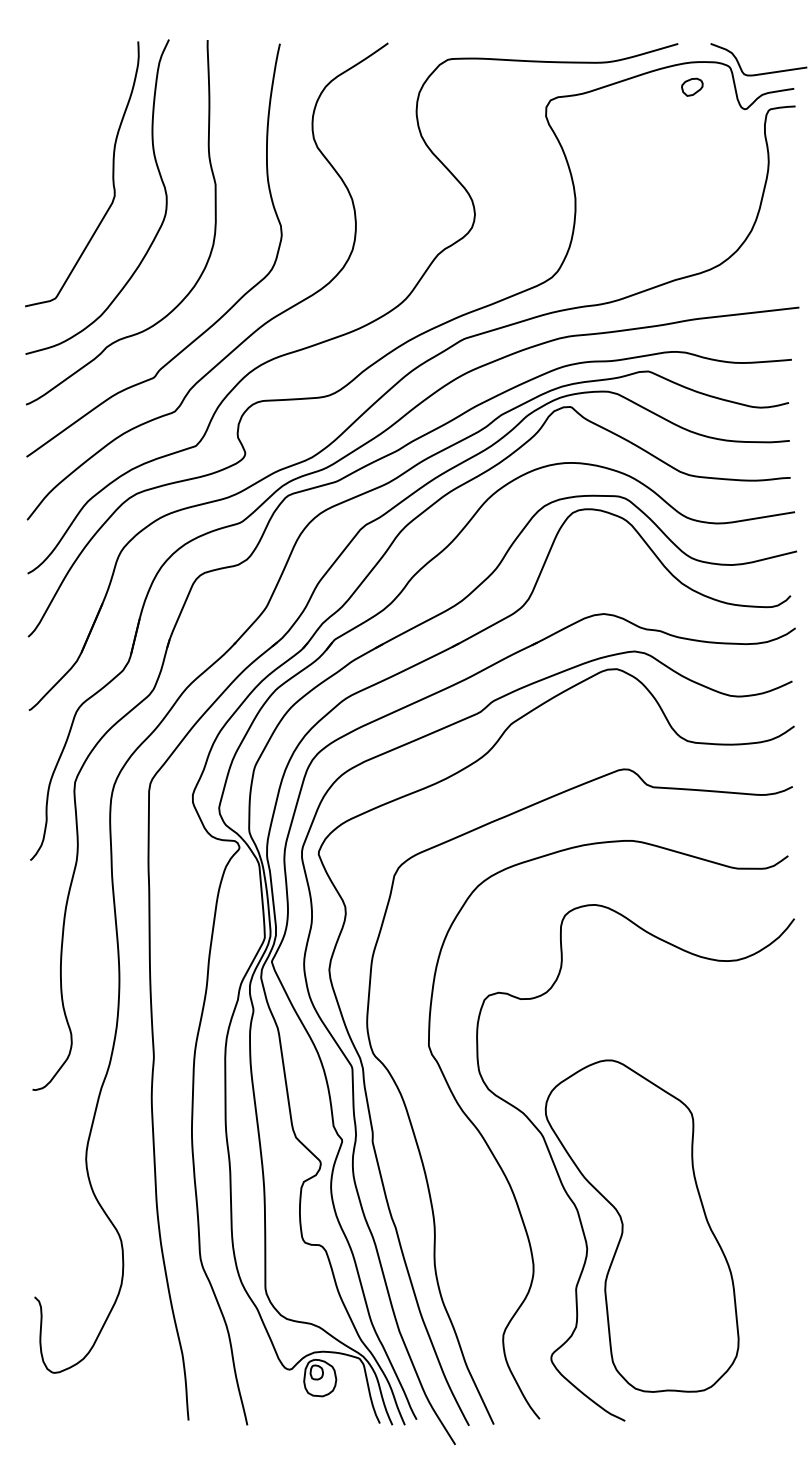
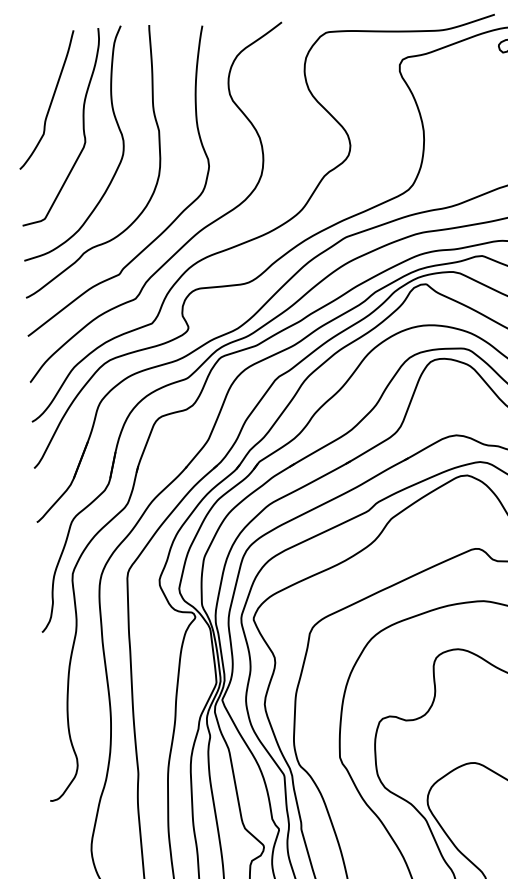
curve: (70, 137) -> (51, 100), added

